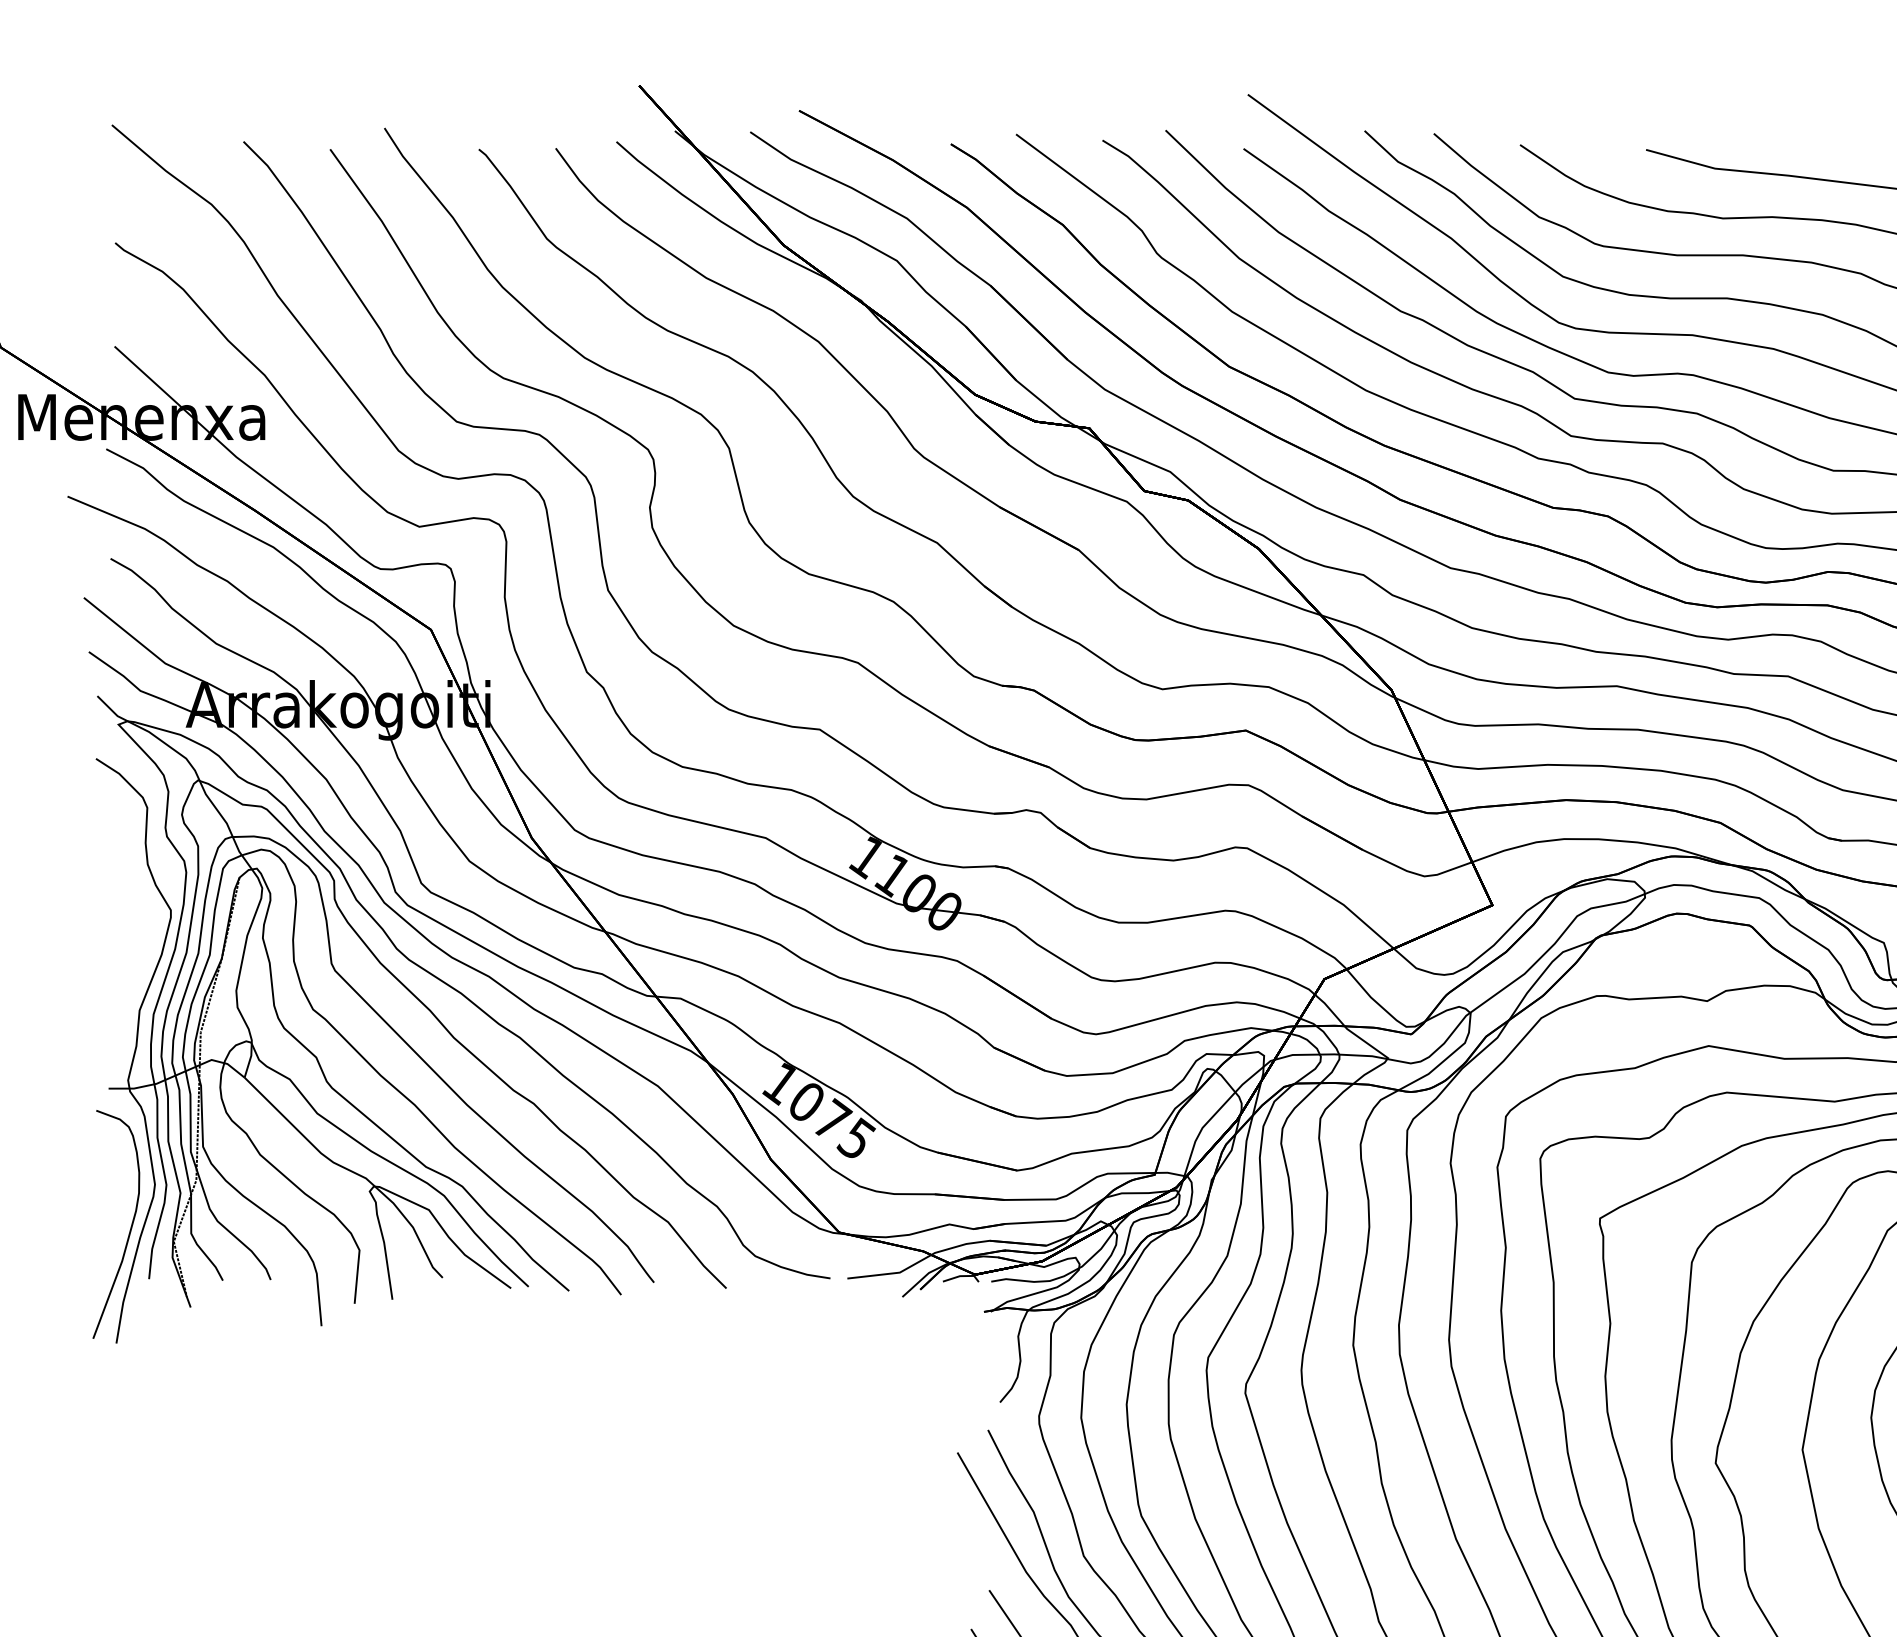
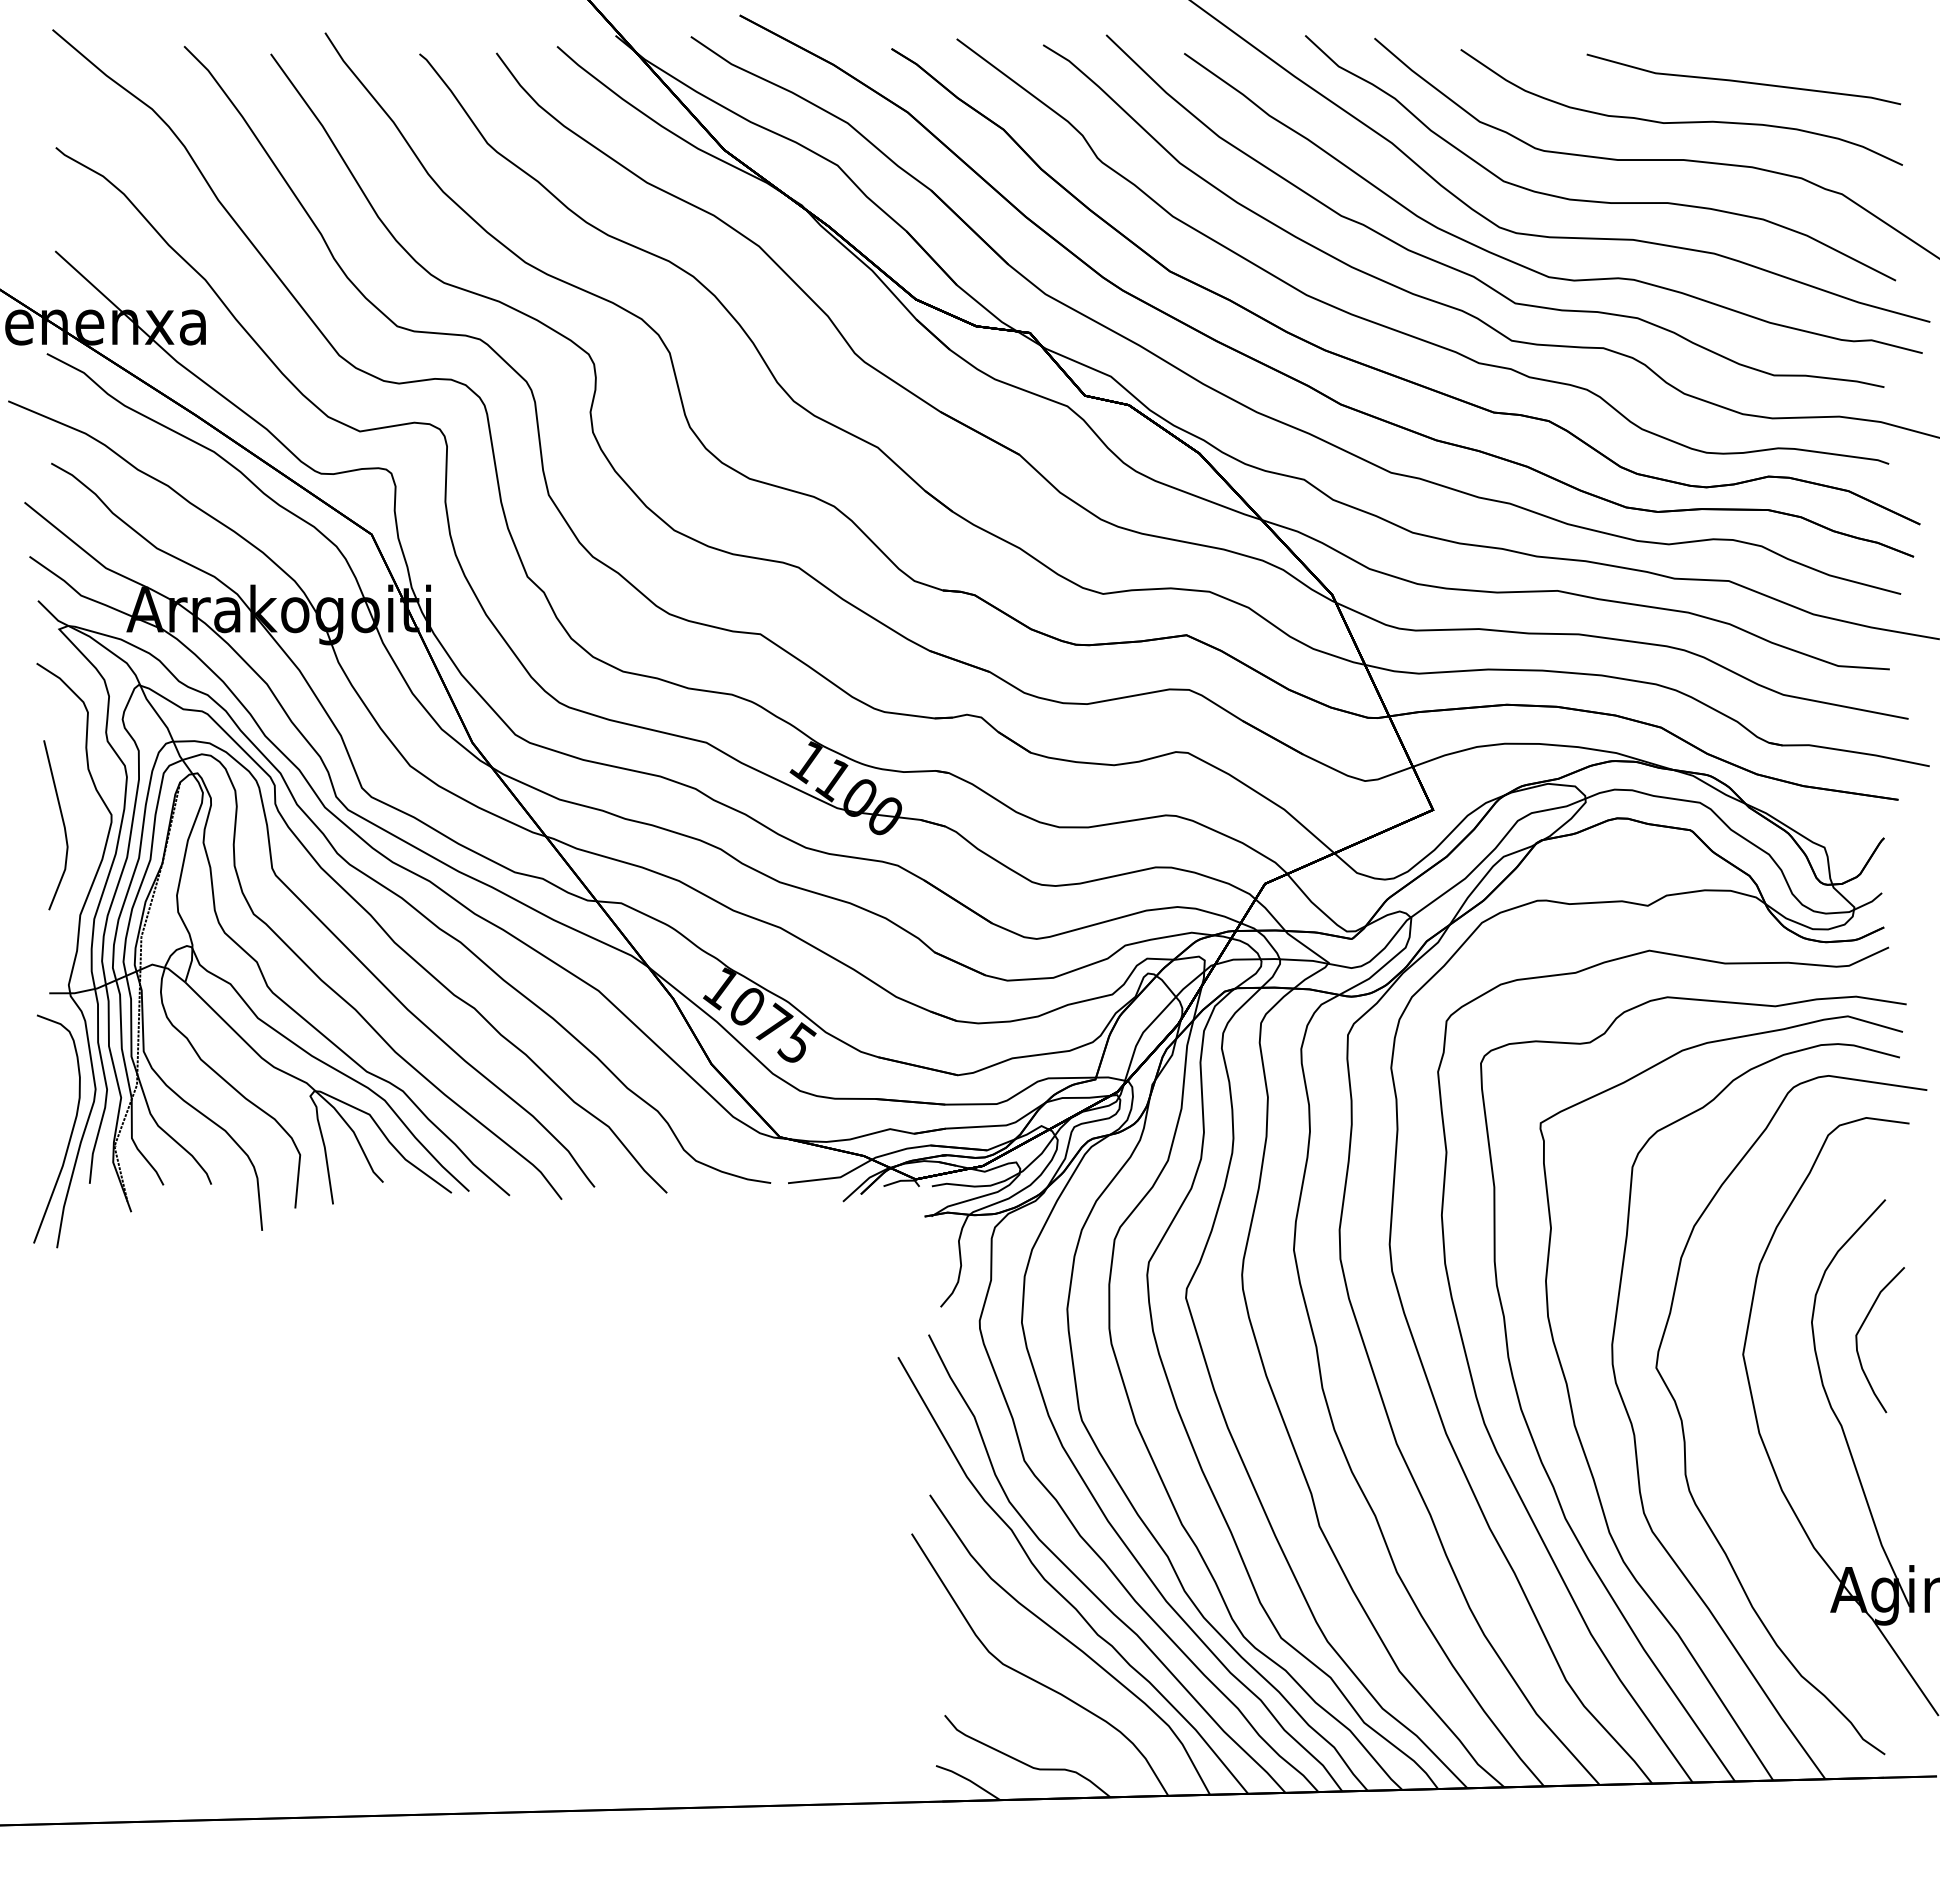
line: (121, 918) -> (62, 823), added

